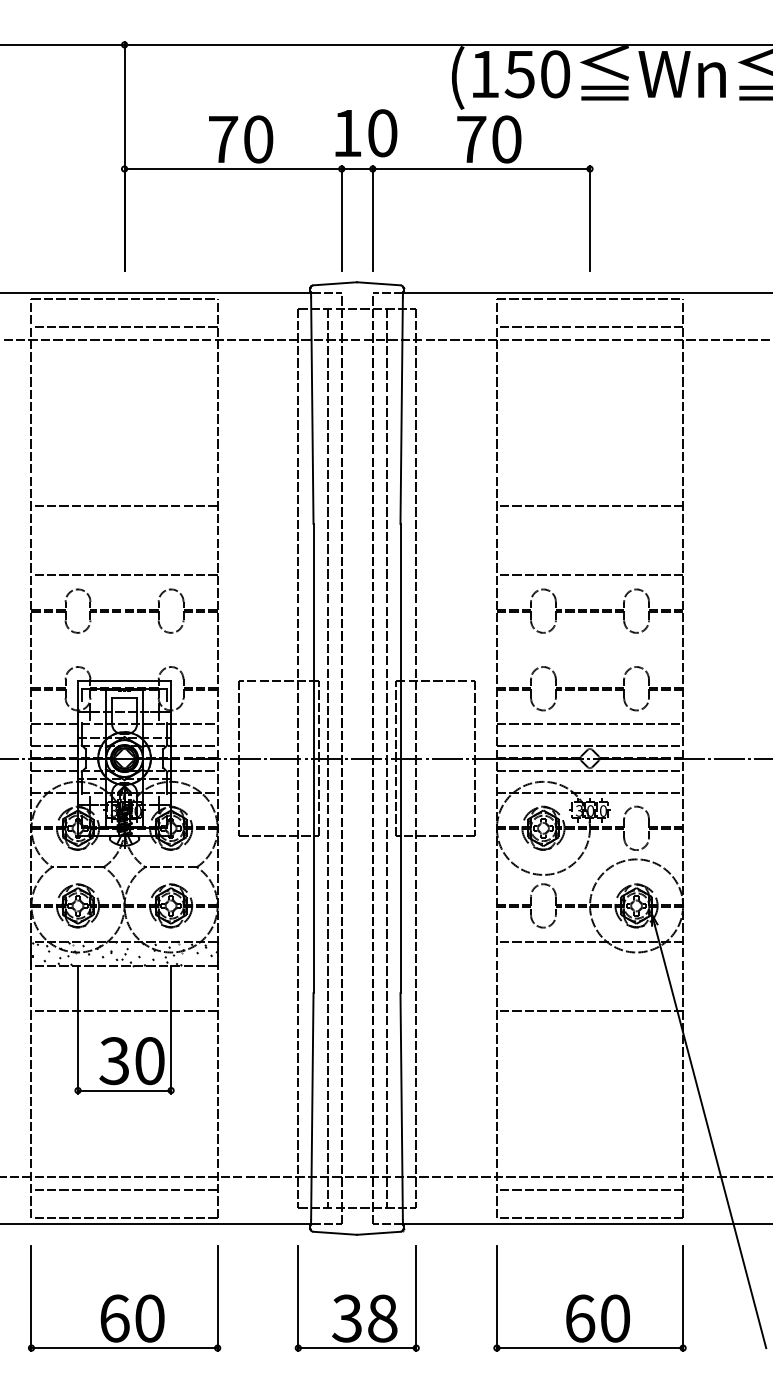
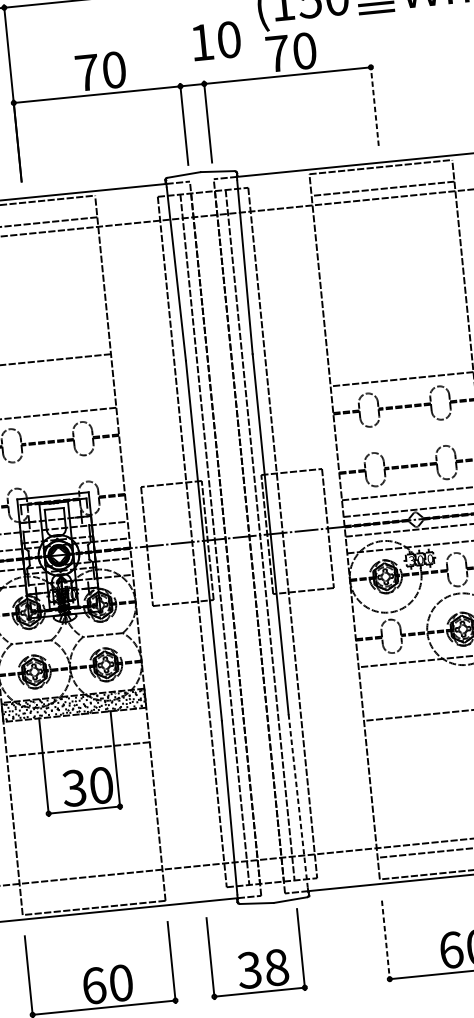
text: (366, 133) -> (216, 41), moved
line: (590, 218) -> (375, 105), solid -> dashed
line: (589, 505) -> (396, 325), removed
line: (401, 1106) -> (298, 801), solid -> dashed
line: (124, 1189) -> (91, 886), removed
part: (356, 1298) -> (255, 954), moved
line: (496, 1298) -> (385, 941), solid -> dashed

